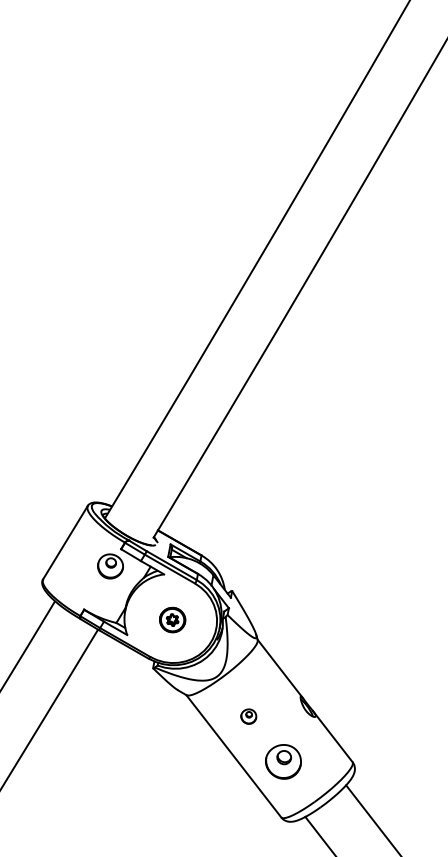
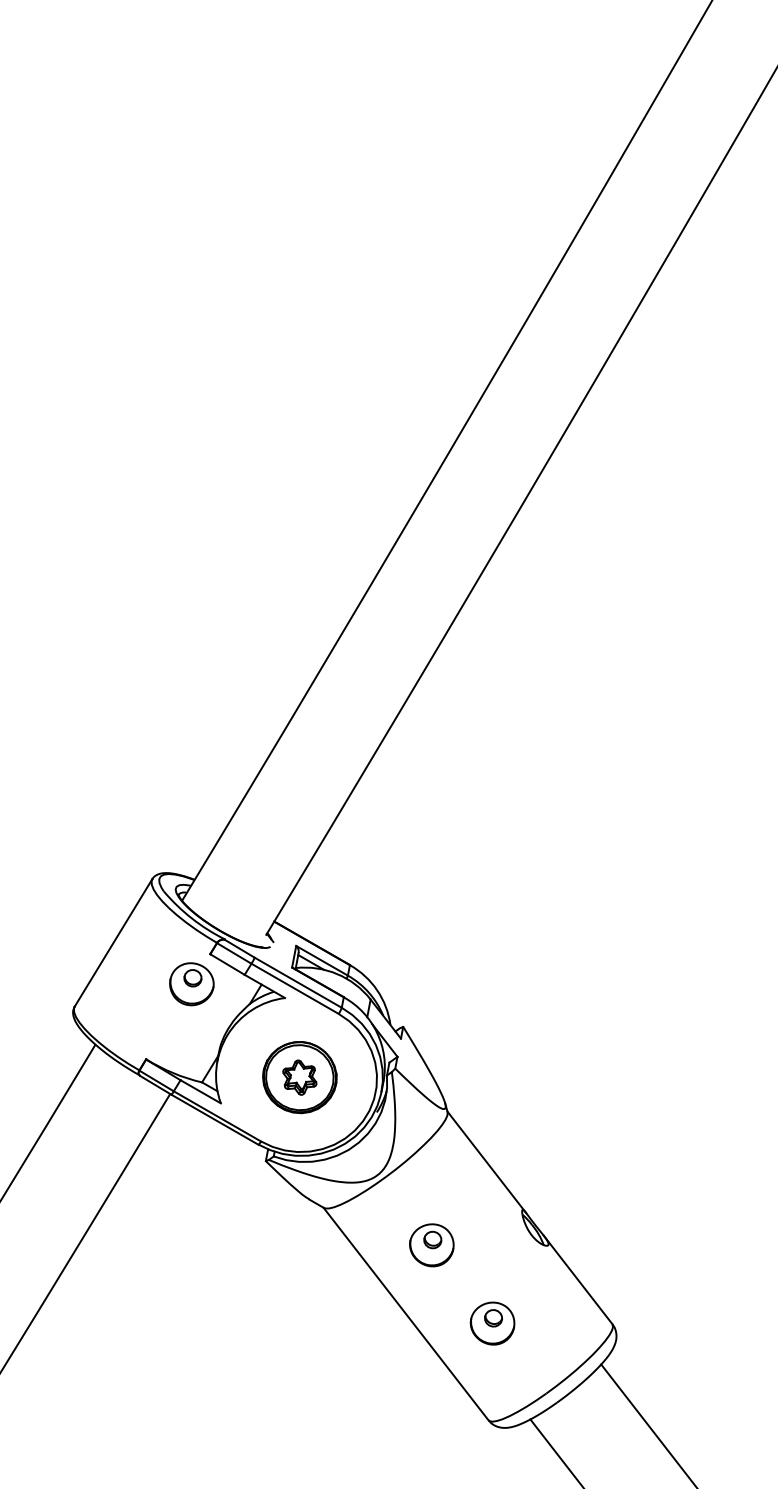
part: (172, 619) -> (299, 1076), size x1.67
part: (248, 716) -> (431, 1244), size x1.67
part: (283, 761) -> (492, 1323), size x0.71

